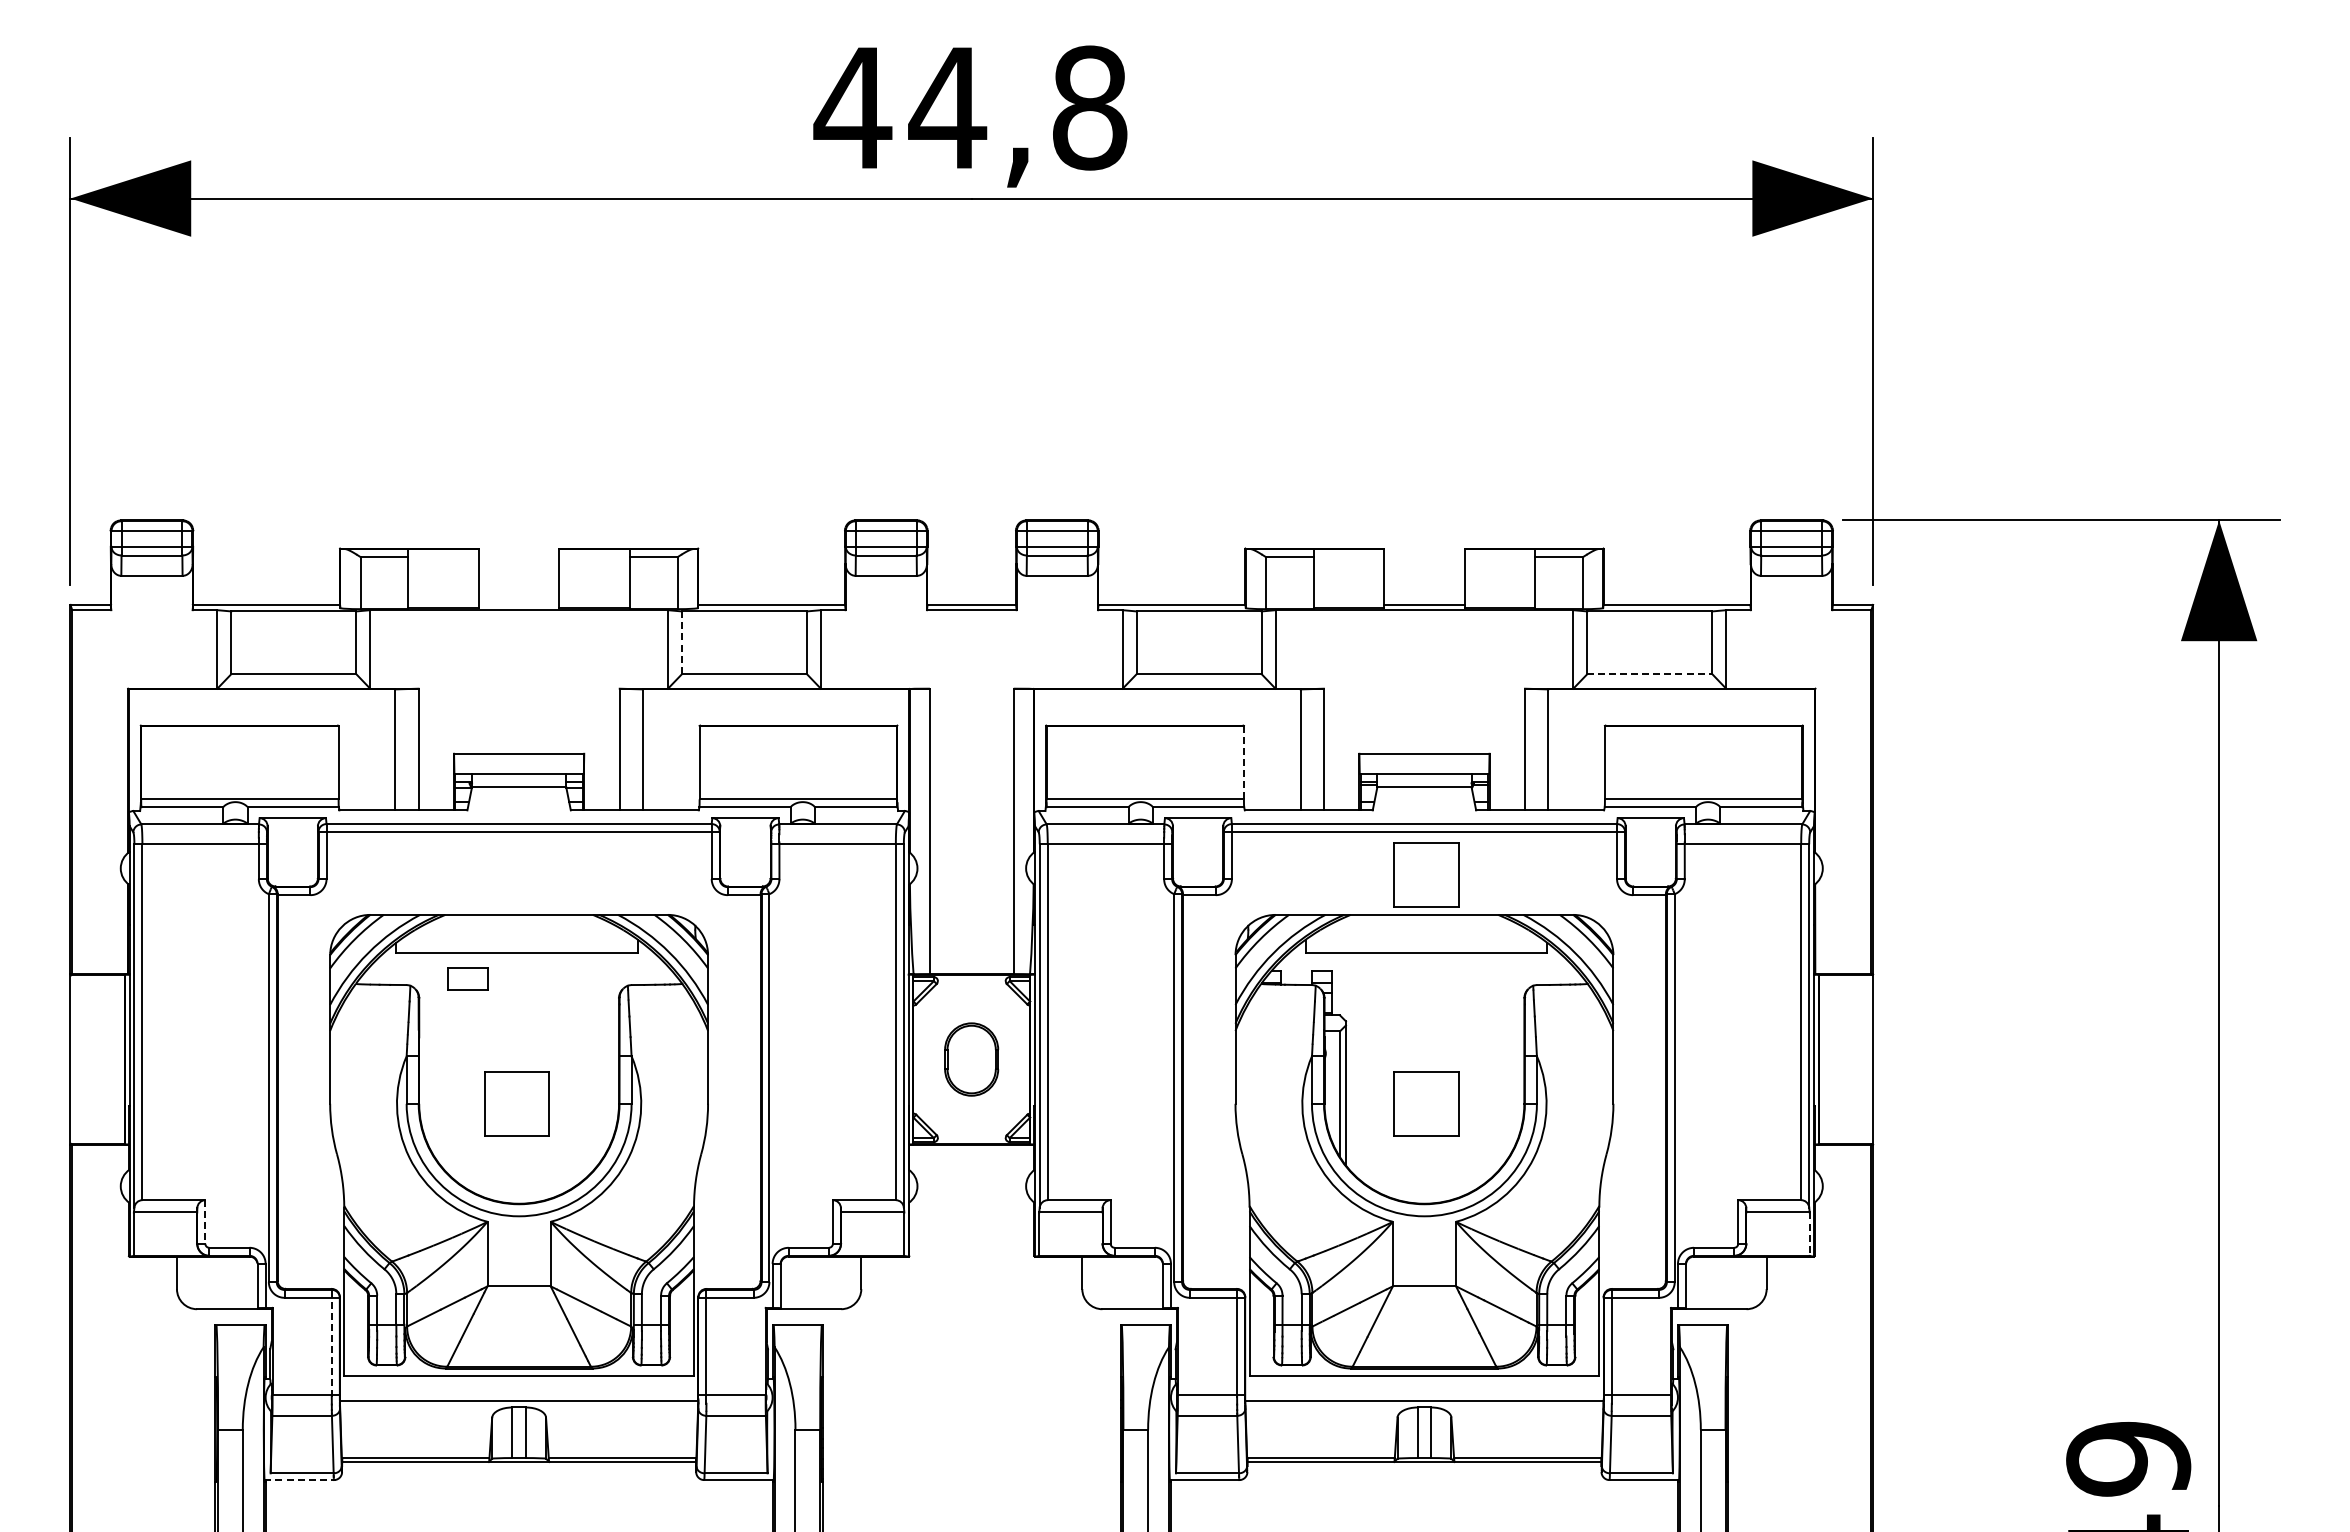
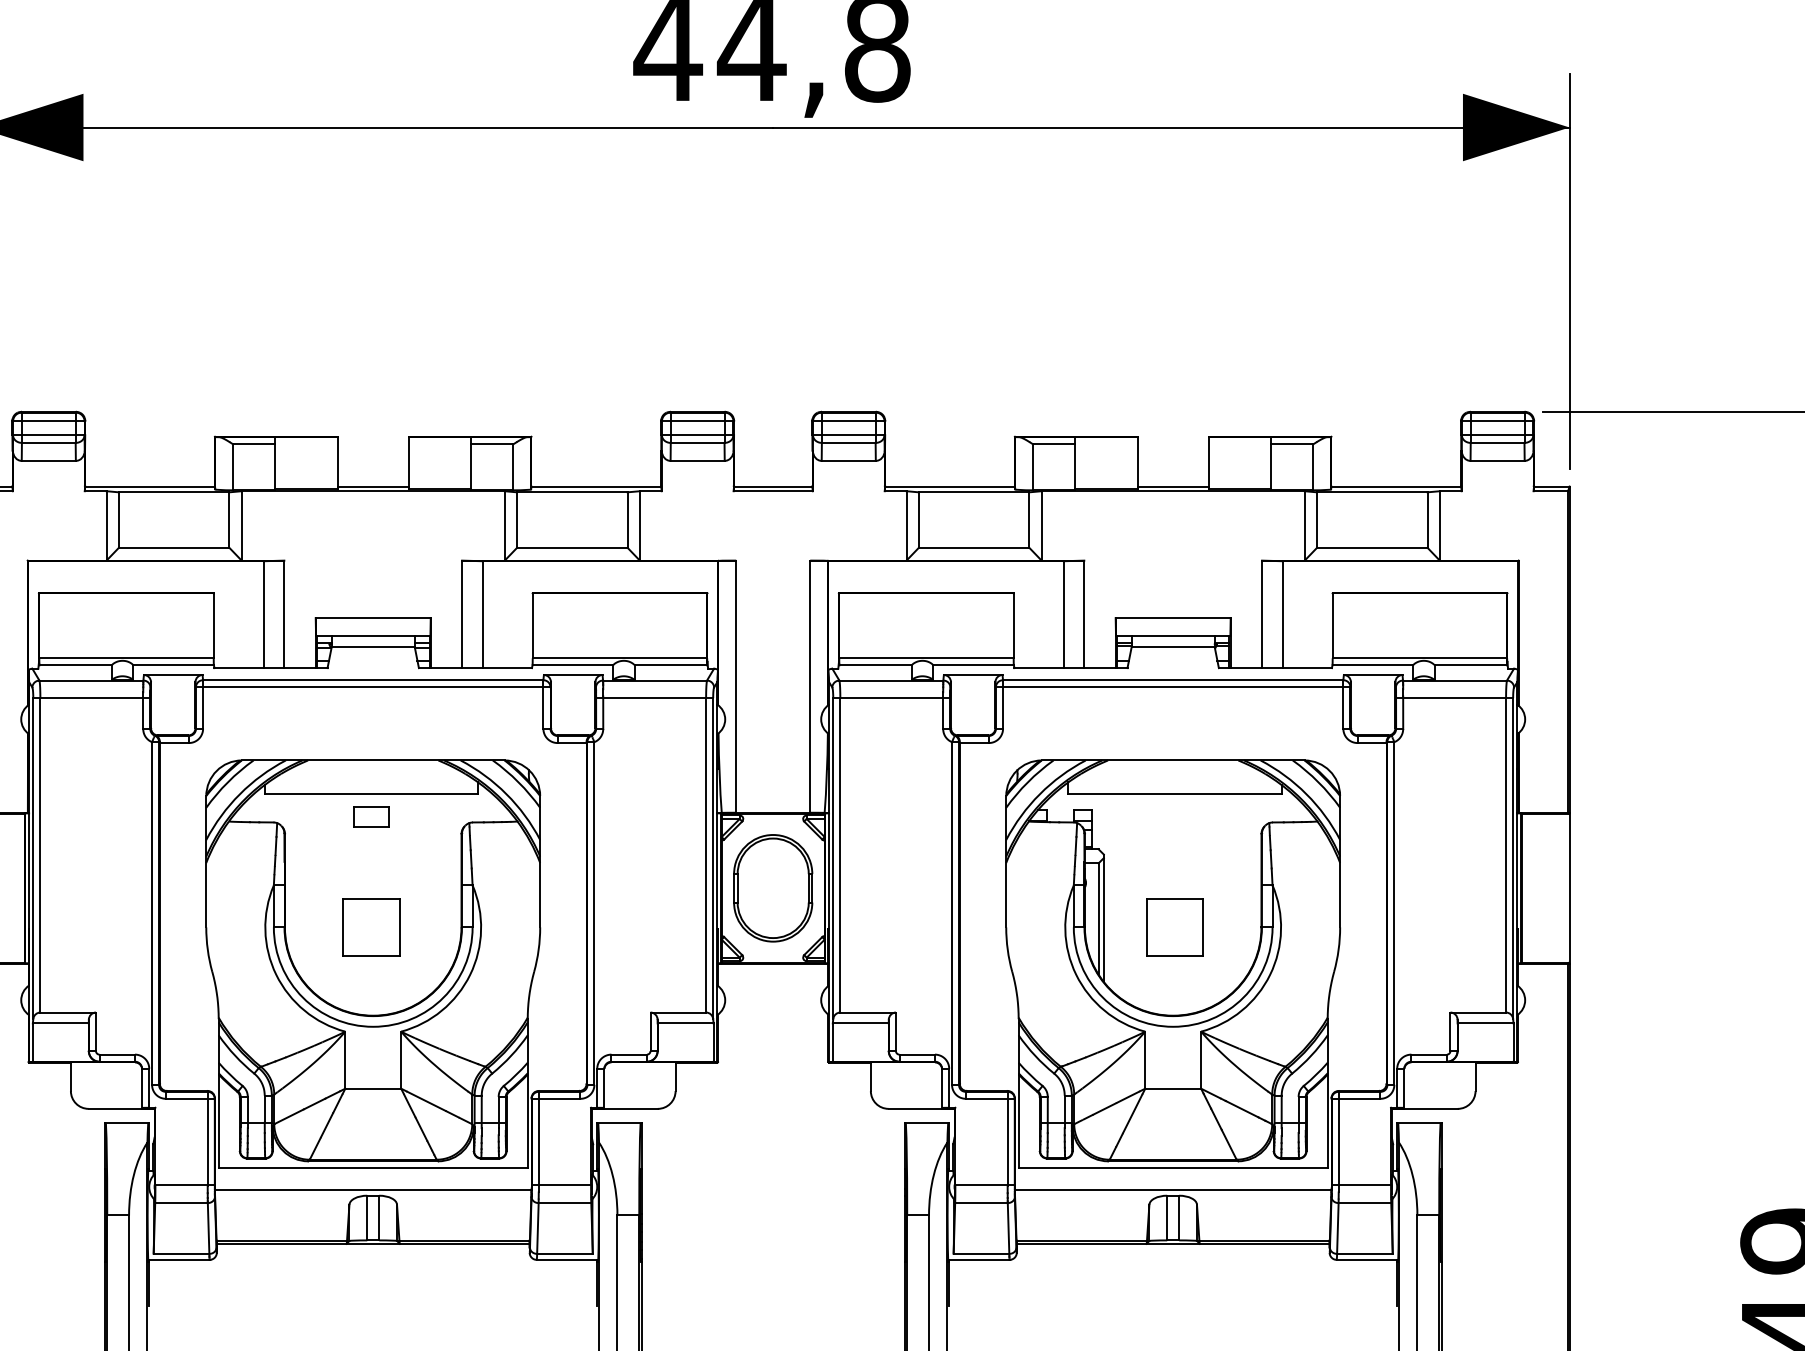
line: (518, 604) -> (372, 486), added
line: (681, 643) -> (516, 520), dashed -> solid
line: (1649, 674) -> (1372, 548), dashed -> solid
line: (1243, 762) -> (1013, 625), dashed -> solid
part: (1426, 874) -> (1174, 724), removed
part: (467, 978) -> (370, 816), moved
part: (971, 1059) -> (772, 888), size x1.67
line: (205, 1221) -> (96, 1031), dashed -> solid
line: (1809, 1234) -> (1513, 1042), dashed -> solid
line: (331, 1342) -> (207, 1138), dashed -> solid
line: (299, 1480) -> (179, 1260), dashed -> solid

